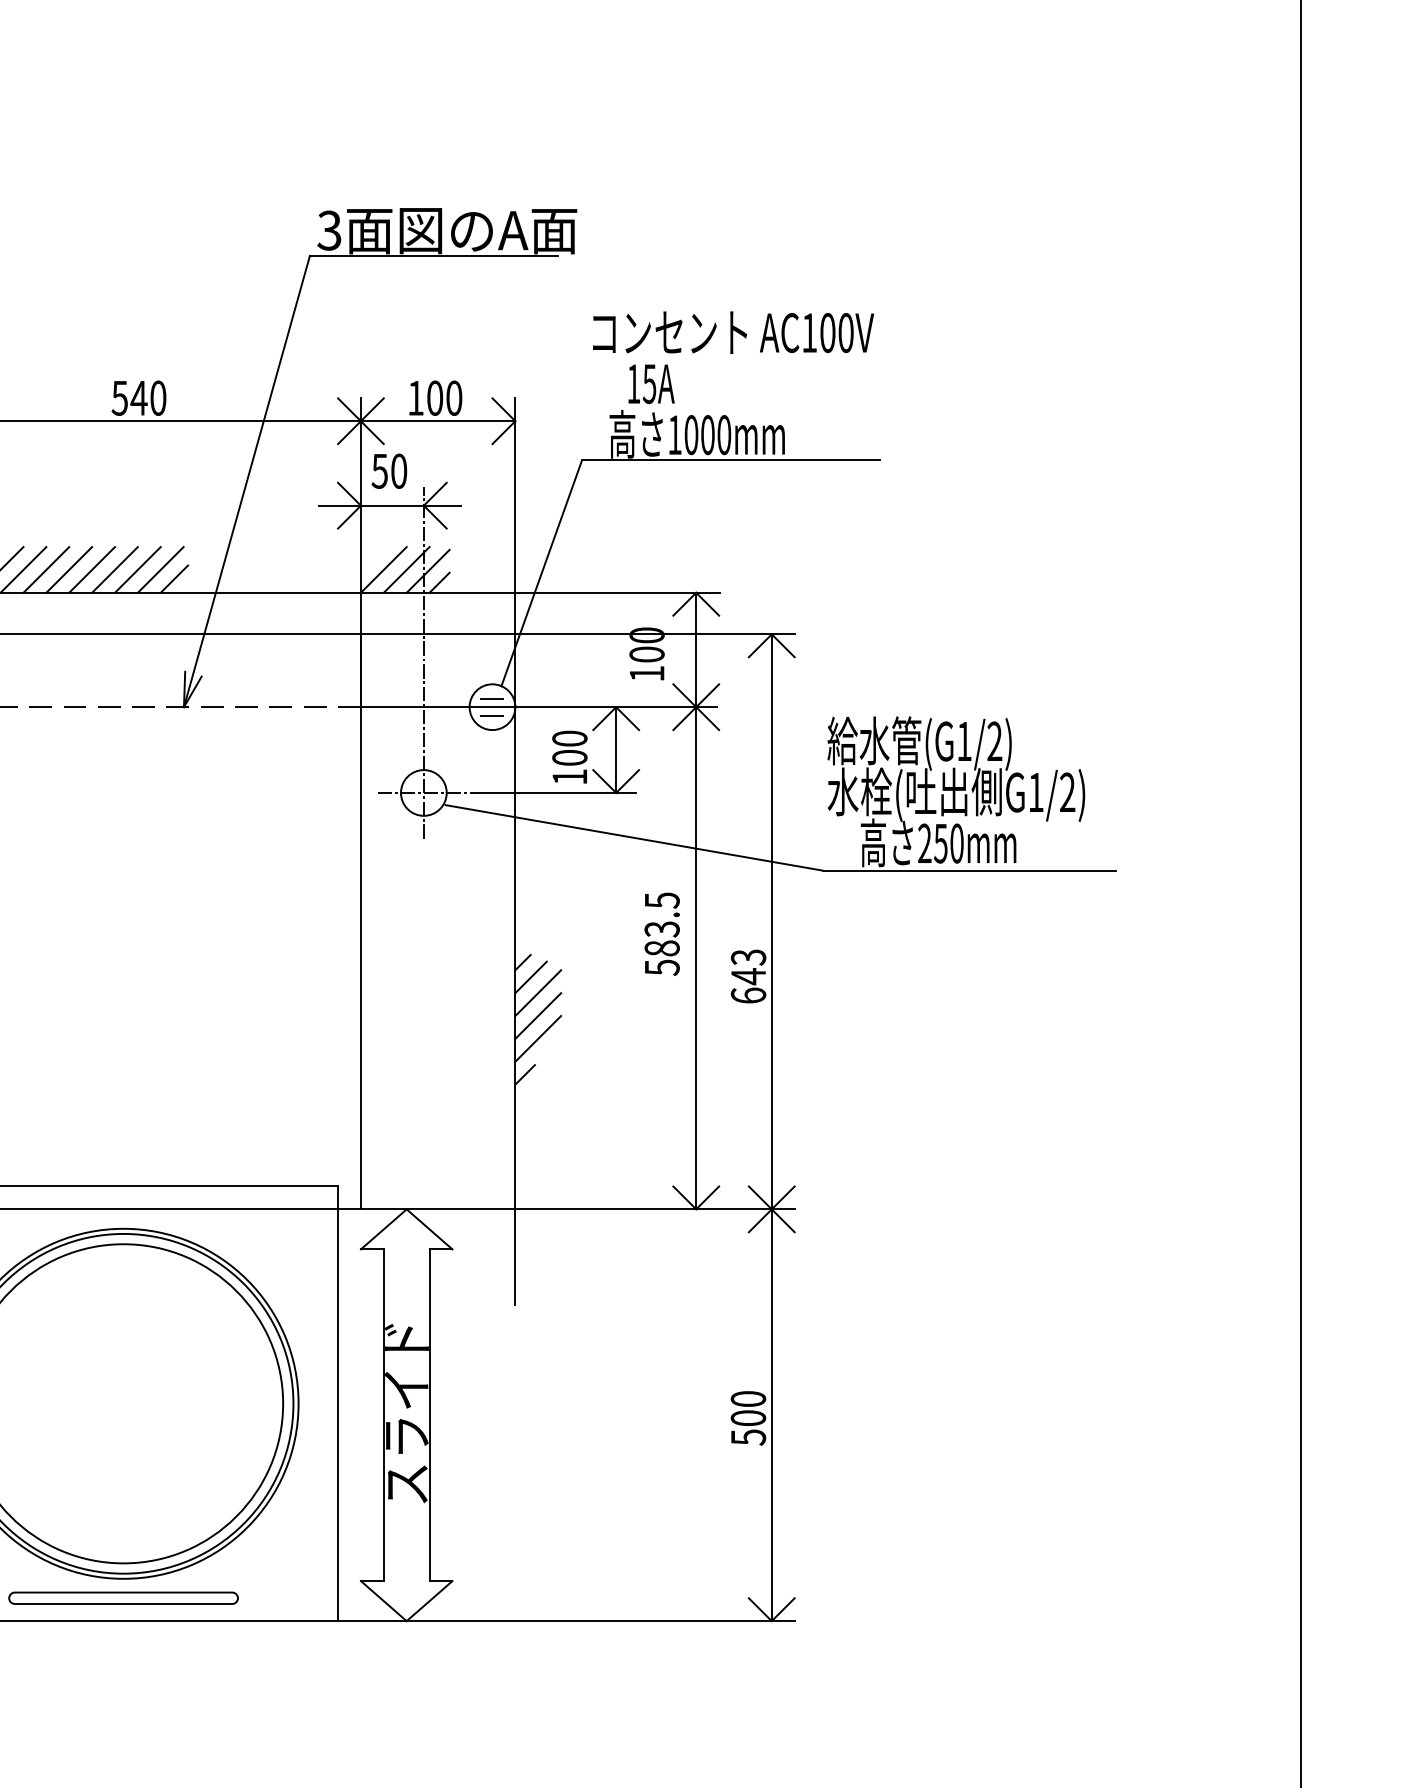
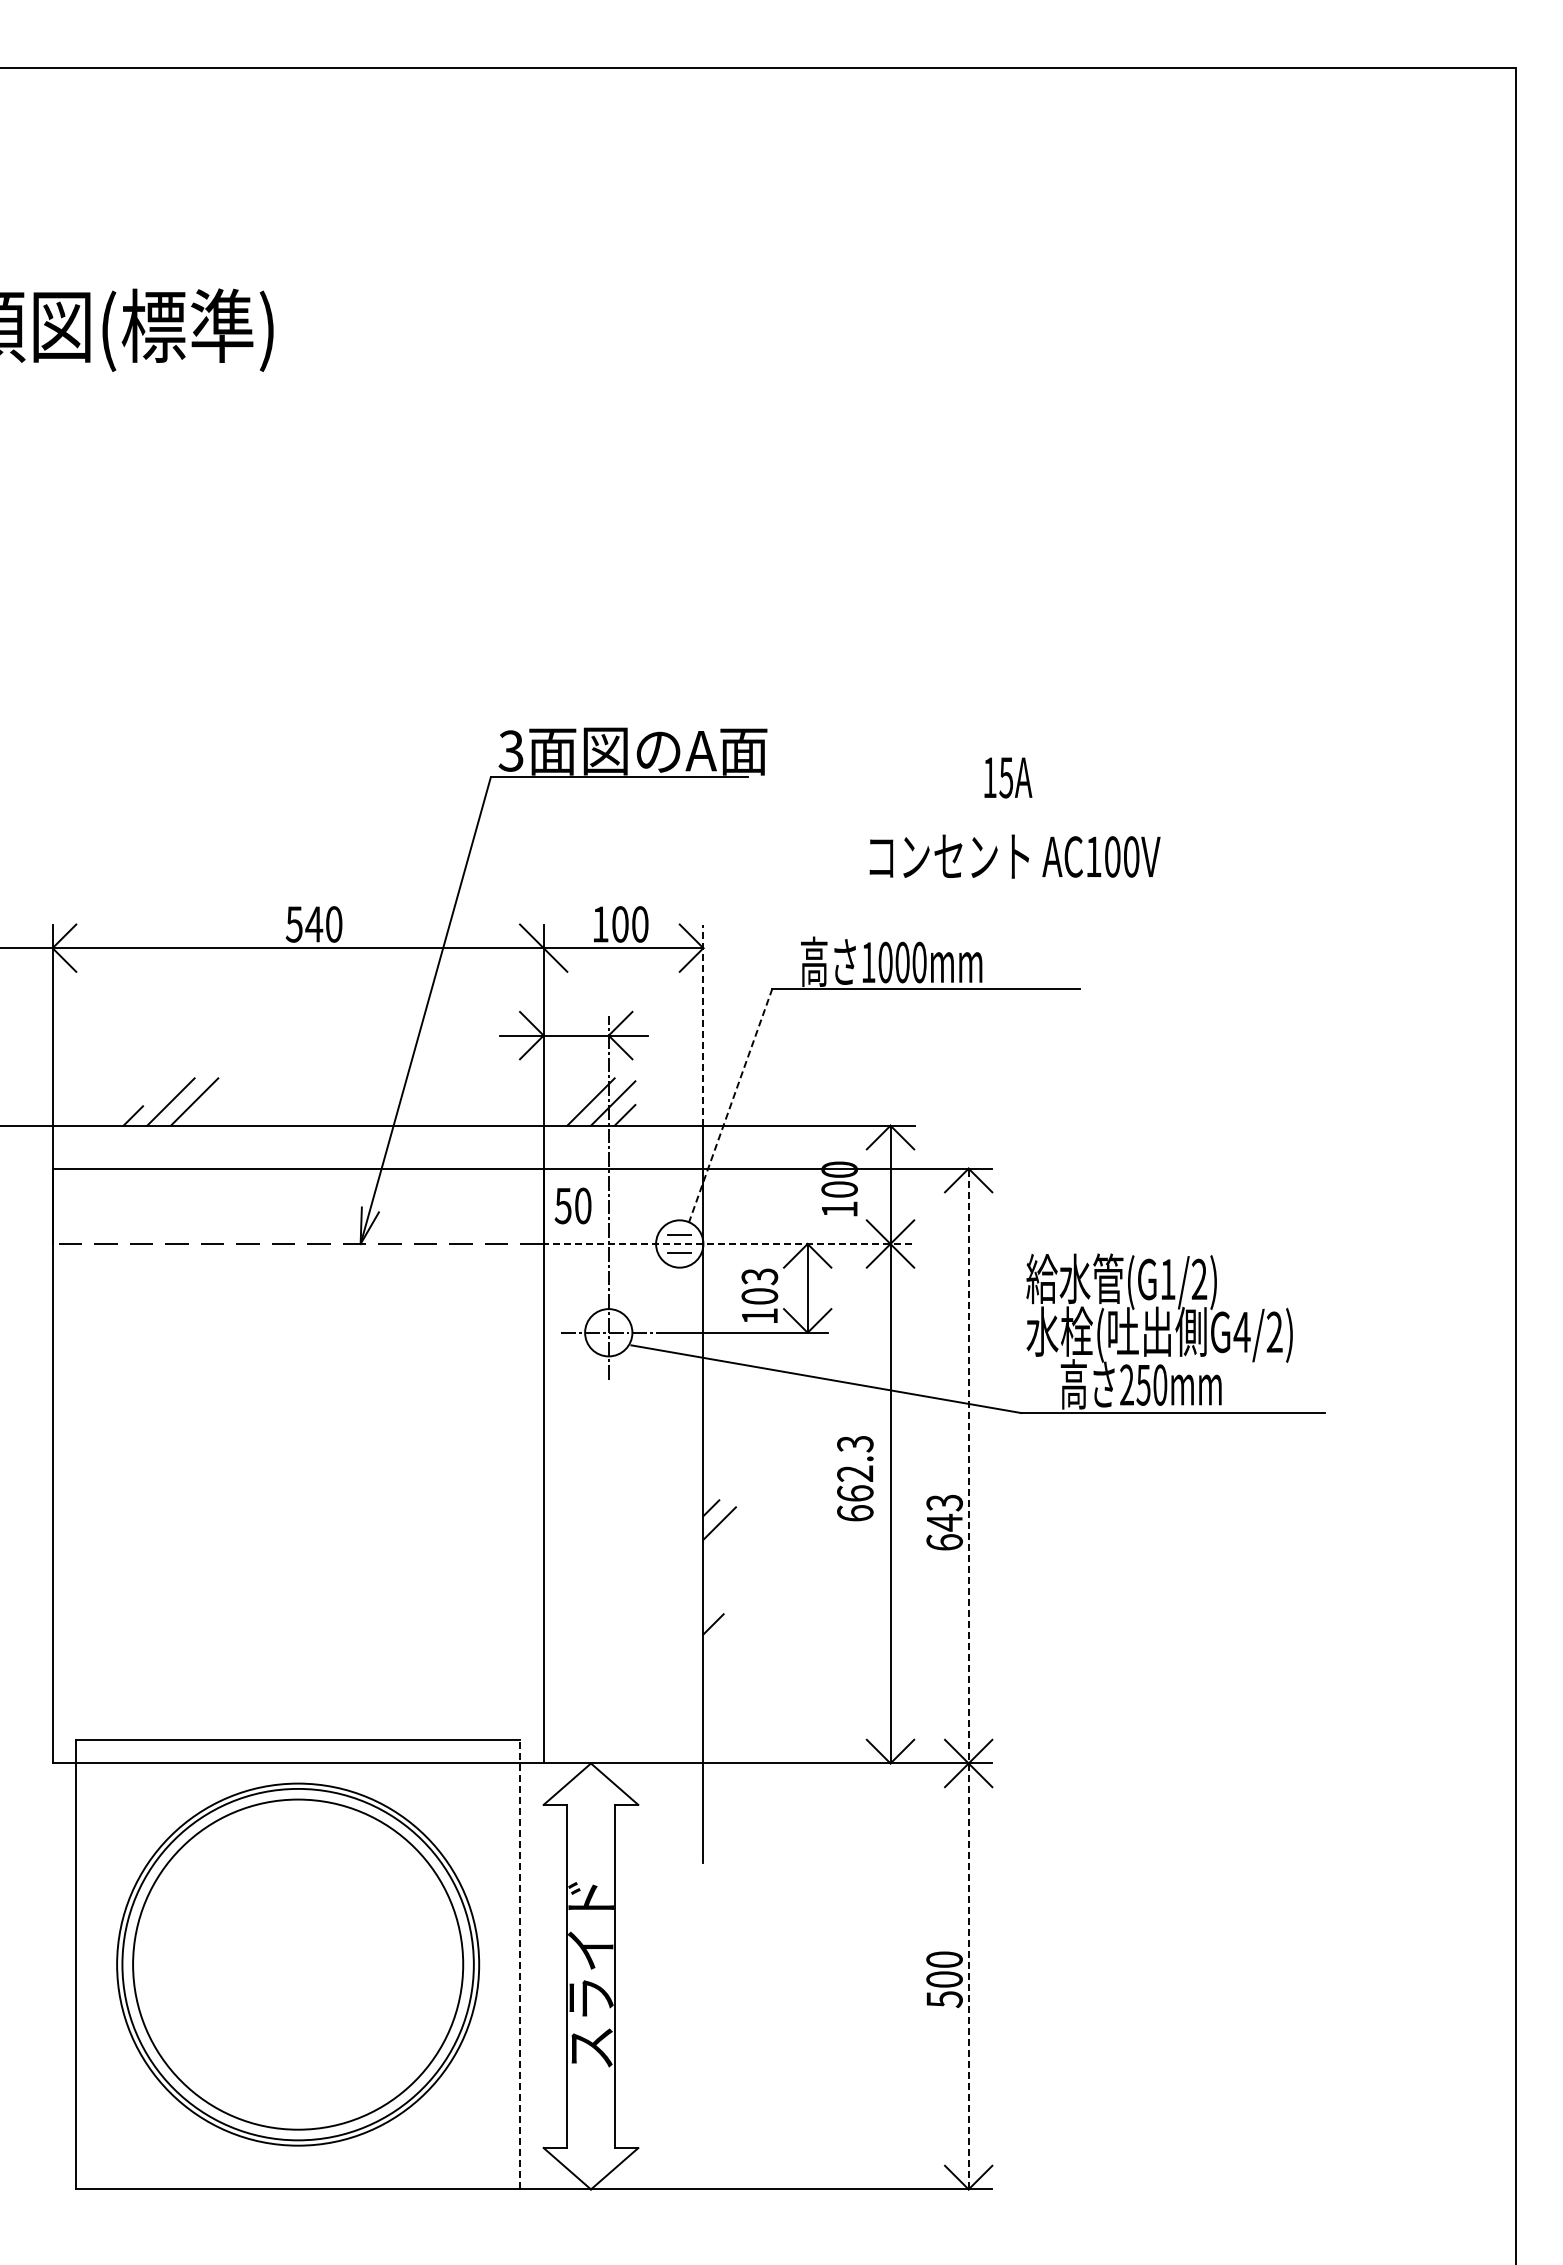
text: (732, 332) -> (1014, 856), moved
text: (651, 383) -> (1008, 777), moved
line: (360, 420) -> (543, 947), removed
text: (388, 470) -> (572, 1205), moved
line: (515, 495) -> (703, 1025), solid -> dashed
line: (45, 569) -> (217, 1101), removed
line: (68, 569) -> (241, 1101), removed
line: (92, 569) -> (265, 1101), removed
line: (114, 569) -> (288, 1101), removed
line: (137, 569) -> (312, 1101), removed
line: (160, 569) -> (336, 1101), removed
line: (383, 569) -> (567, 1101), removed
line: (541, 573) -> (730, 1105), solid -> dashed
line: (174, 579) -> (350, 1111), removed
line: (538, 707) -> (727, 1244), solid -> dashed
text: (569, 738) -> (759, 1276), 100 -> 103
text: (1035, 792) -> (1241, 1332), G1/2) -> G4/2)
text: (662, 933) -> (855, 1478), 583.5 -> 662.3
line: (537, 992) -> (726, 1539), removed
line: (537, 1016) -> (726, 1563), removed
line: (537, 1038) -> (726, 1586), removed
line: (771, 1127) -> (968, 1678), solid -> dashed
line: (338, 1403) -> (520, 1964), solid -> dashed
part: (123, 1597) -> (298, 2165), removed

